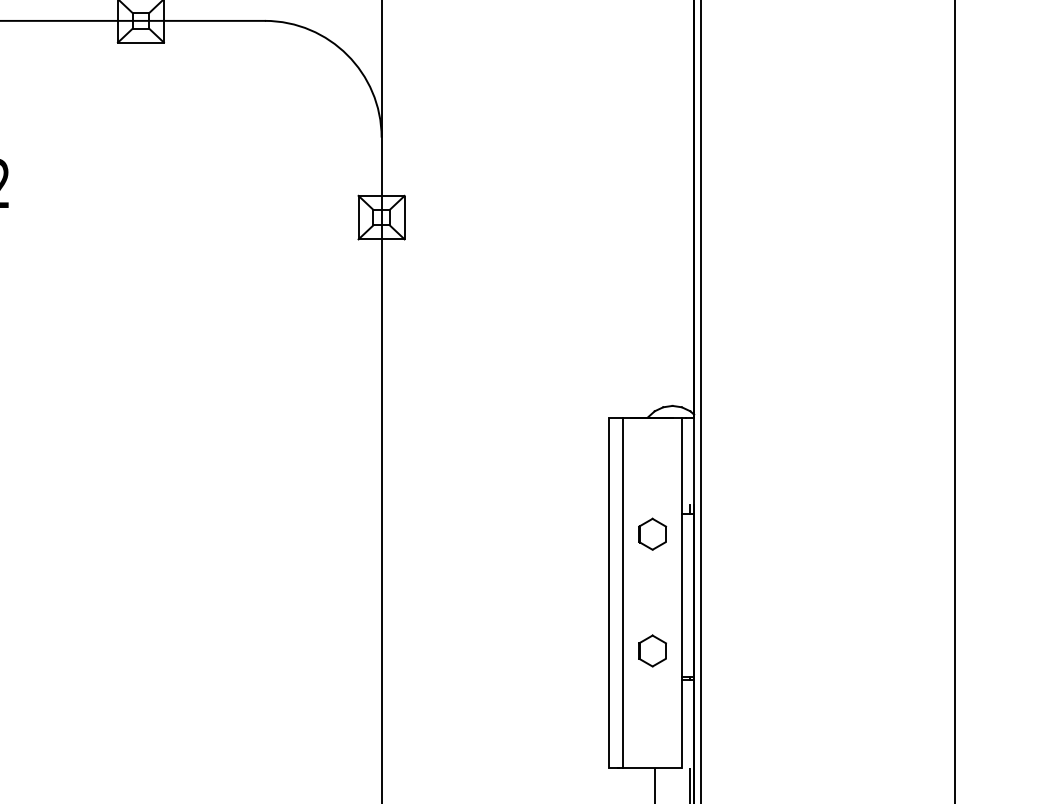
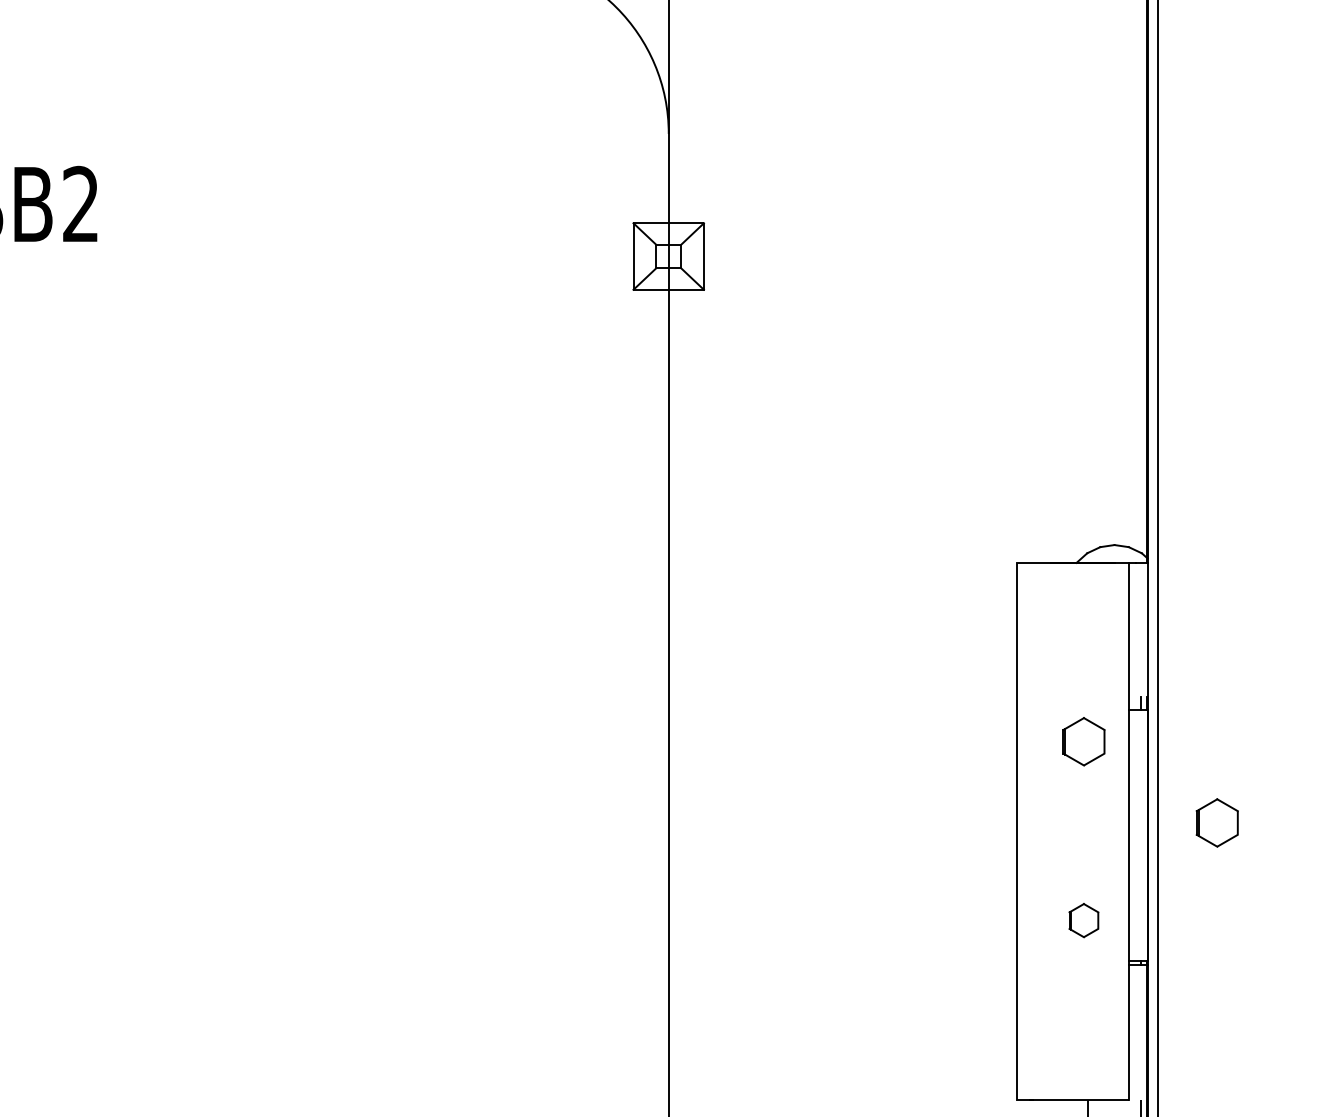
part: (739, 586) -> (1217, 821), added
line: (623, 592) -> (1039, 830), removed
part: (652, 650) -> (1083, 919), size x0.7

